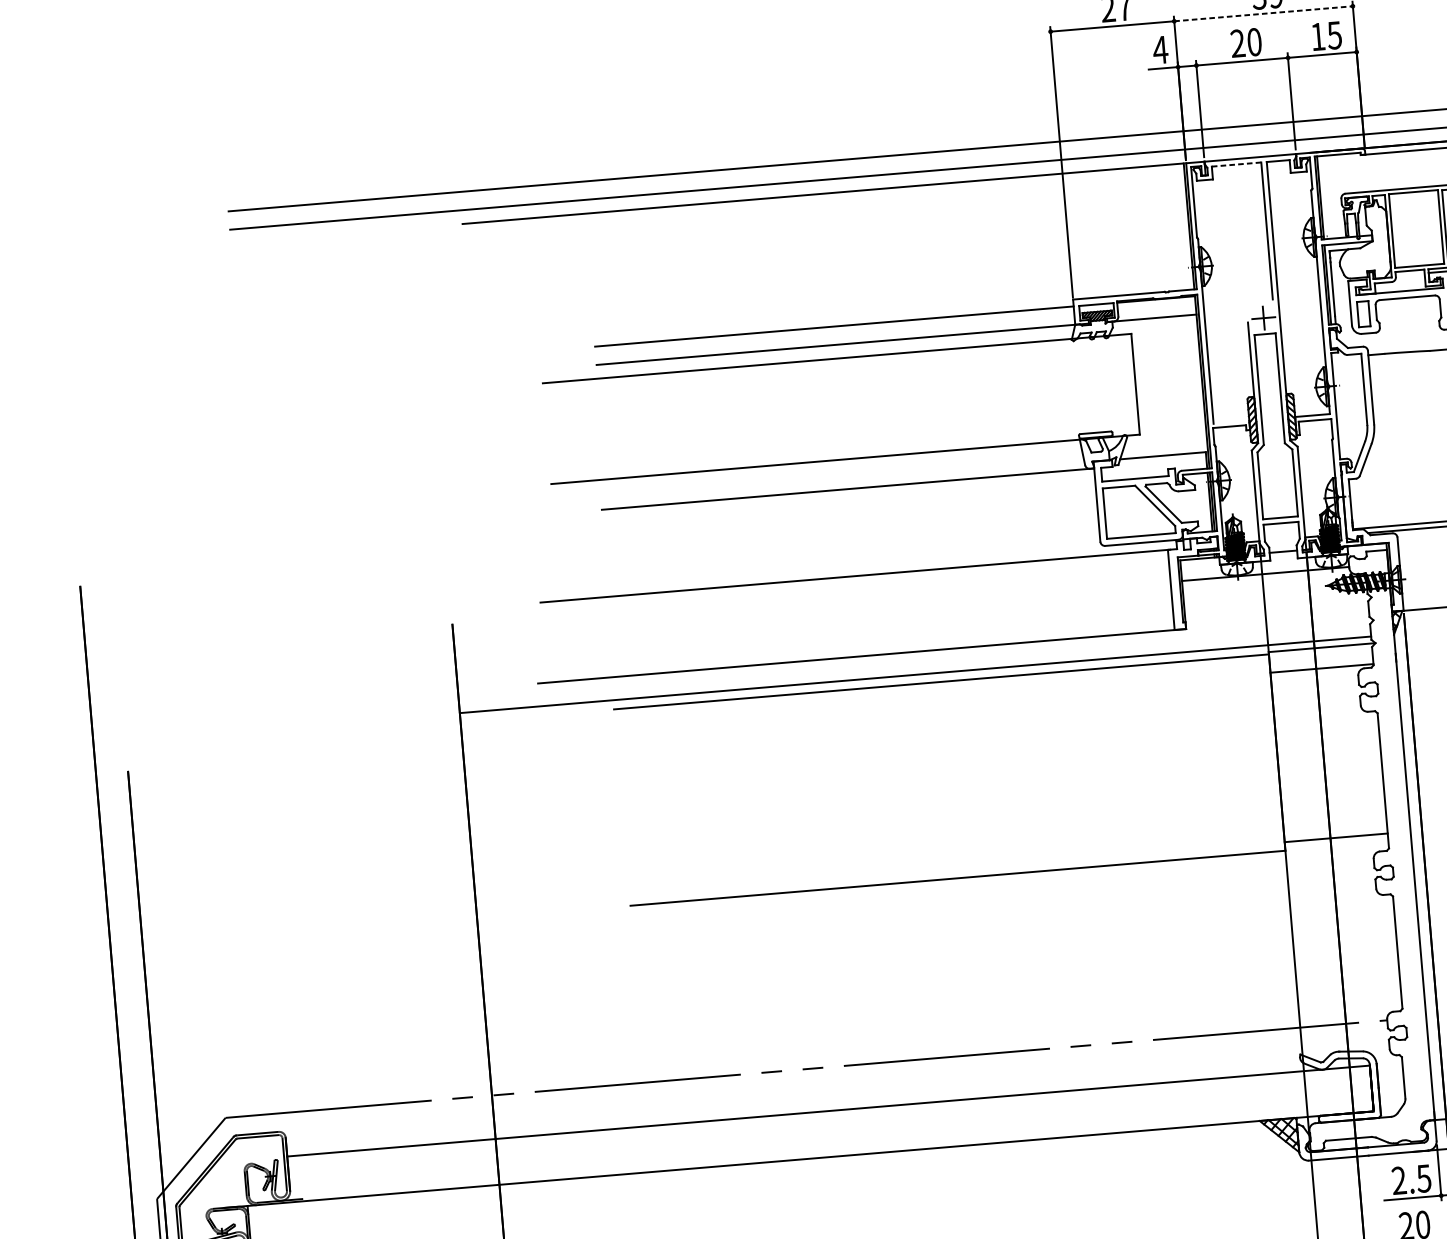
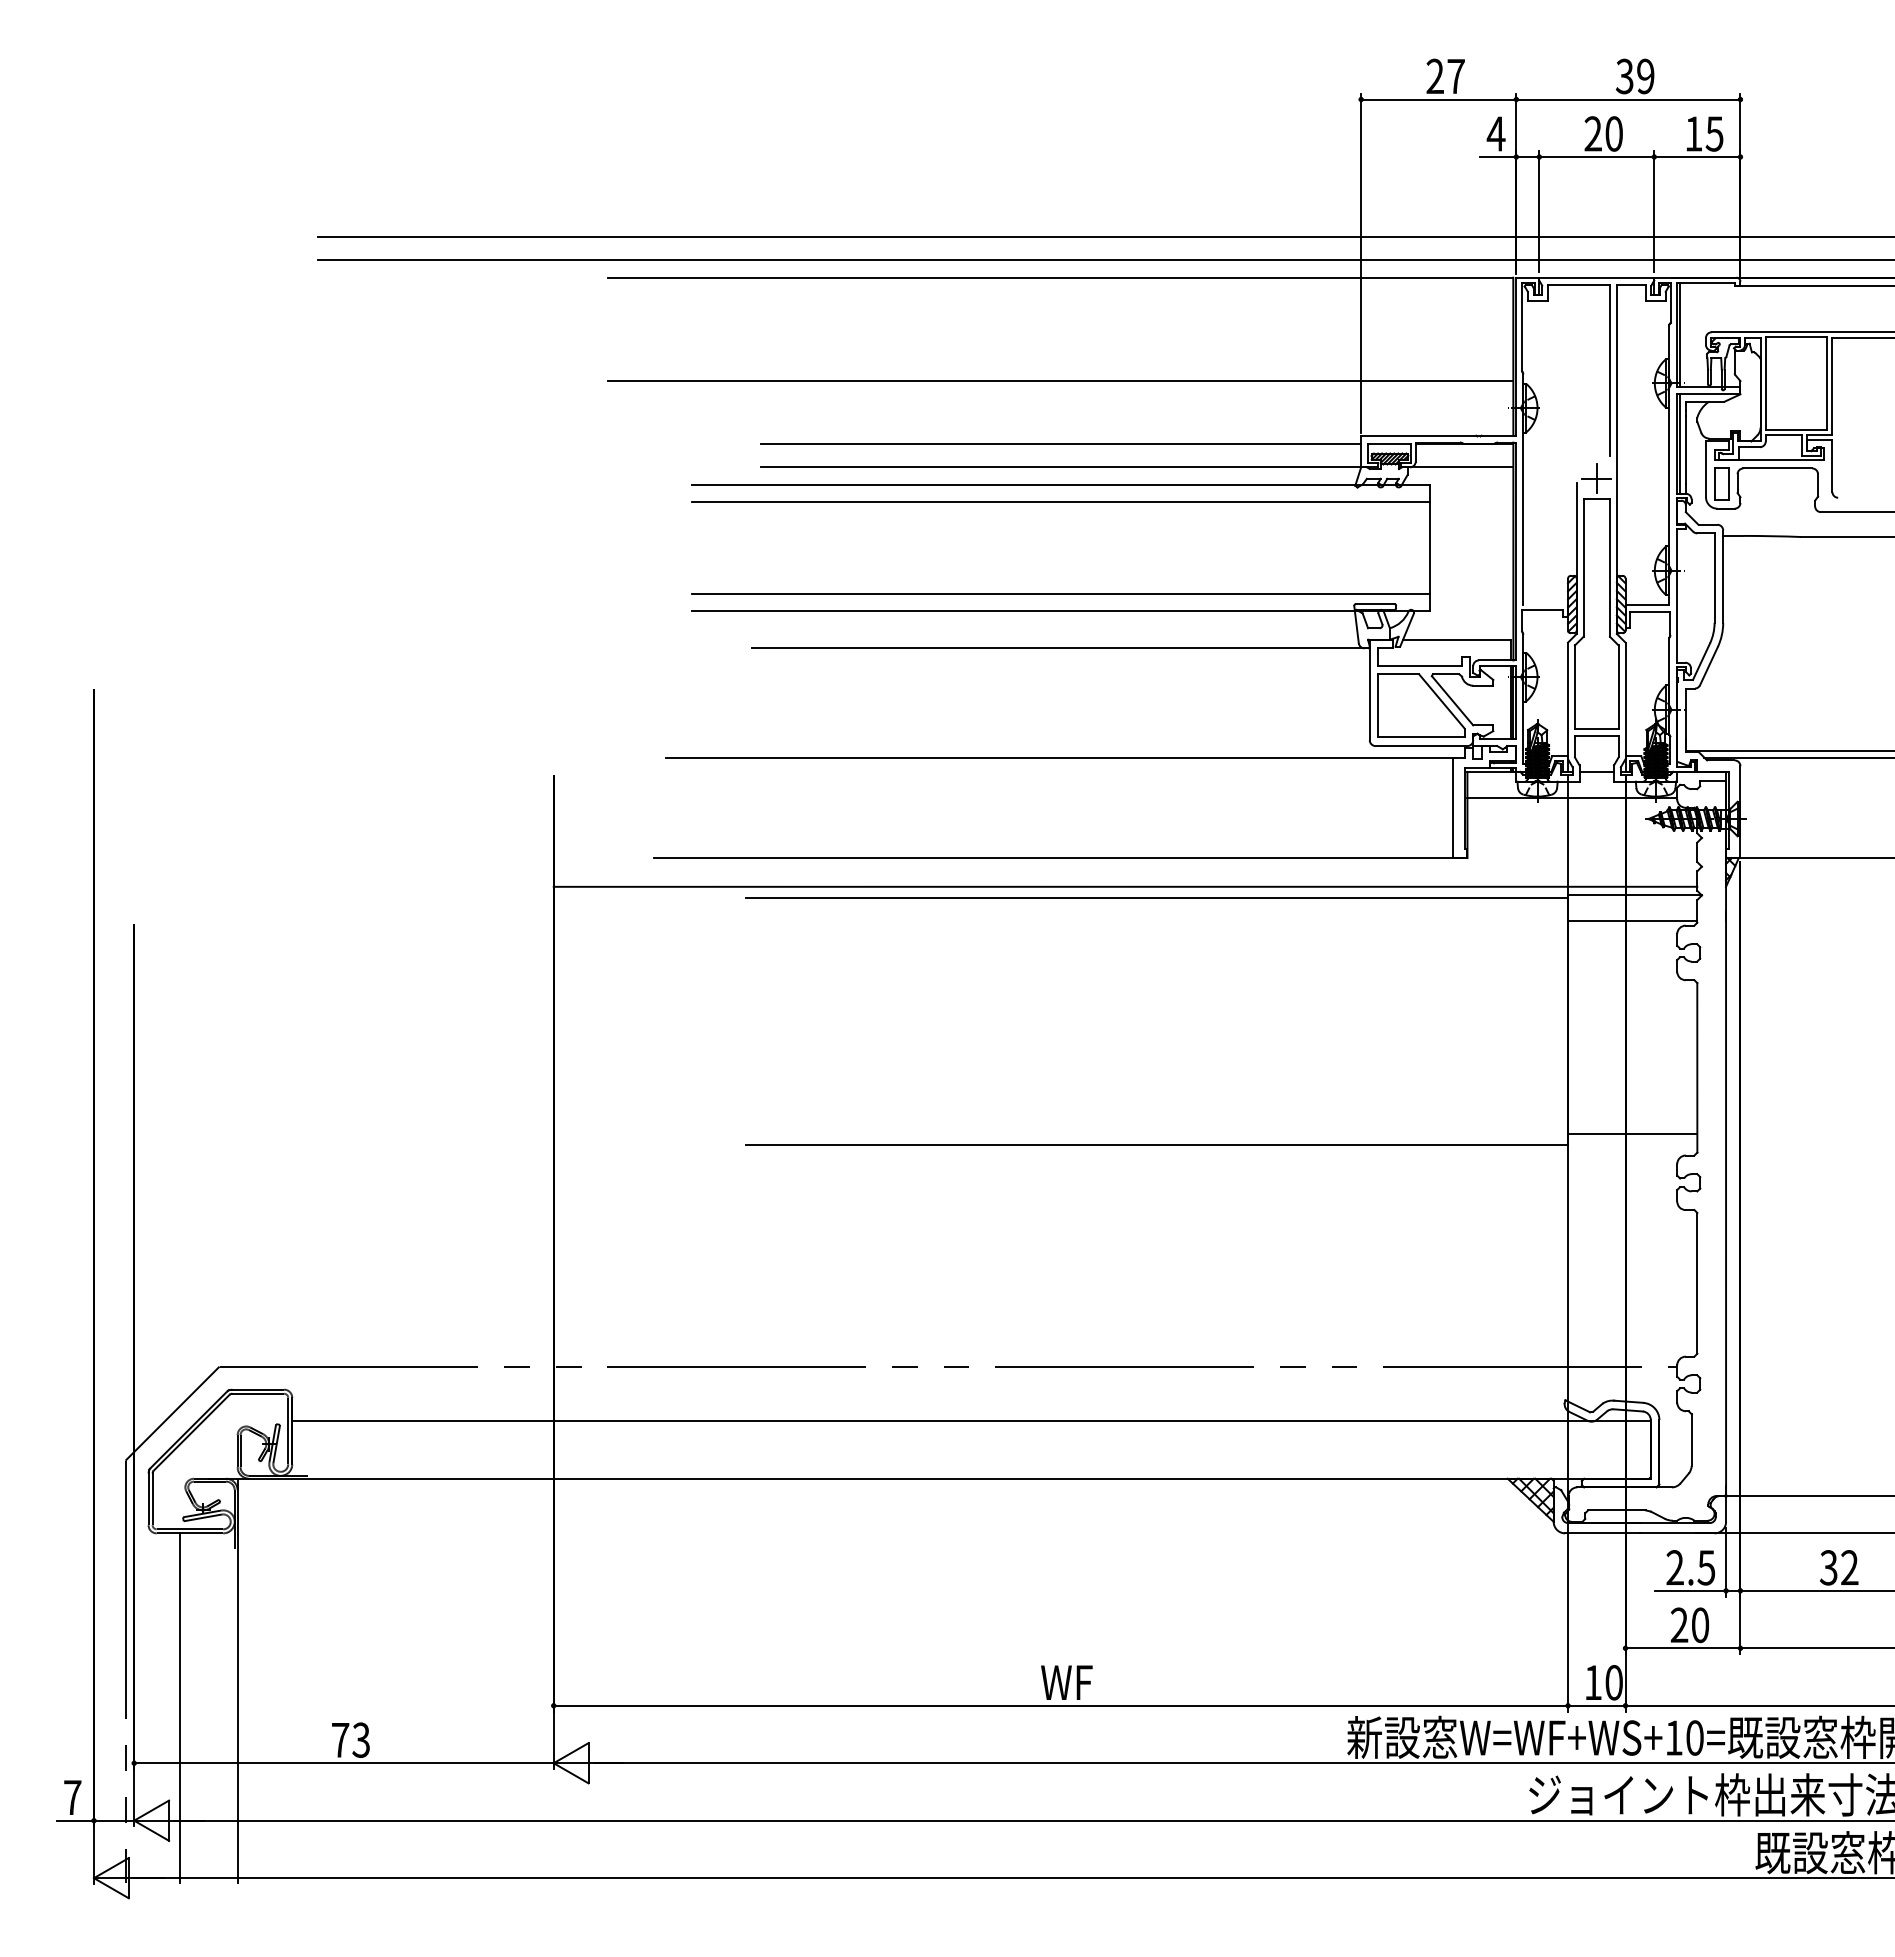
line: (1263, 13) -> (1628, 99), dashed -> solid
line: (1236, 164) -> (1579, 284), dashed -> solid
line: (829, 276) -> (1060, 381), added
line: (837, 372) -> (1060, 501), added
line: (844, 445) -> (1060, 593), added

